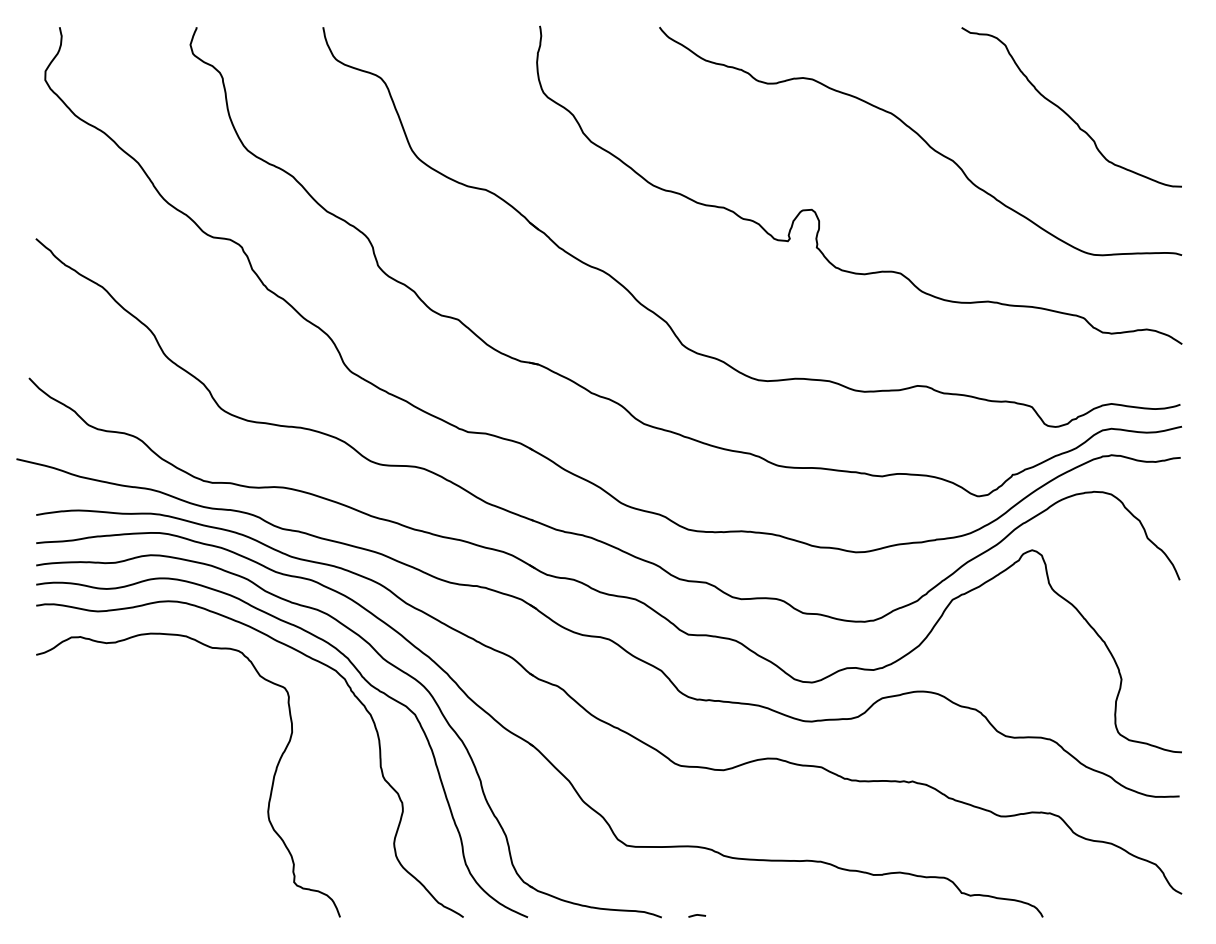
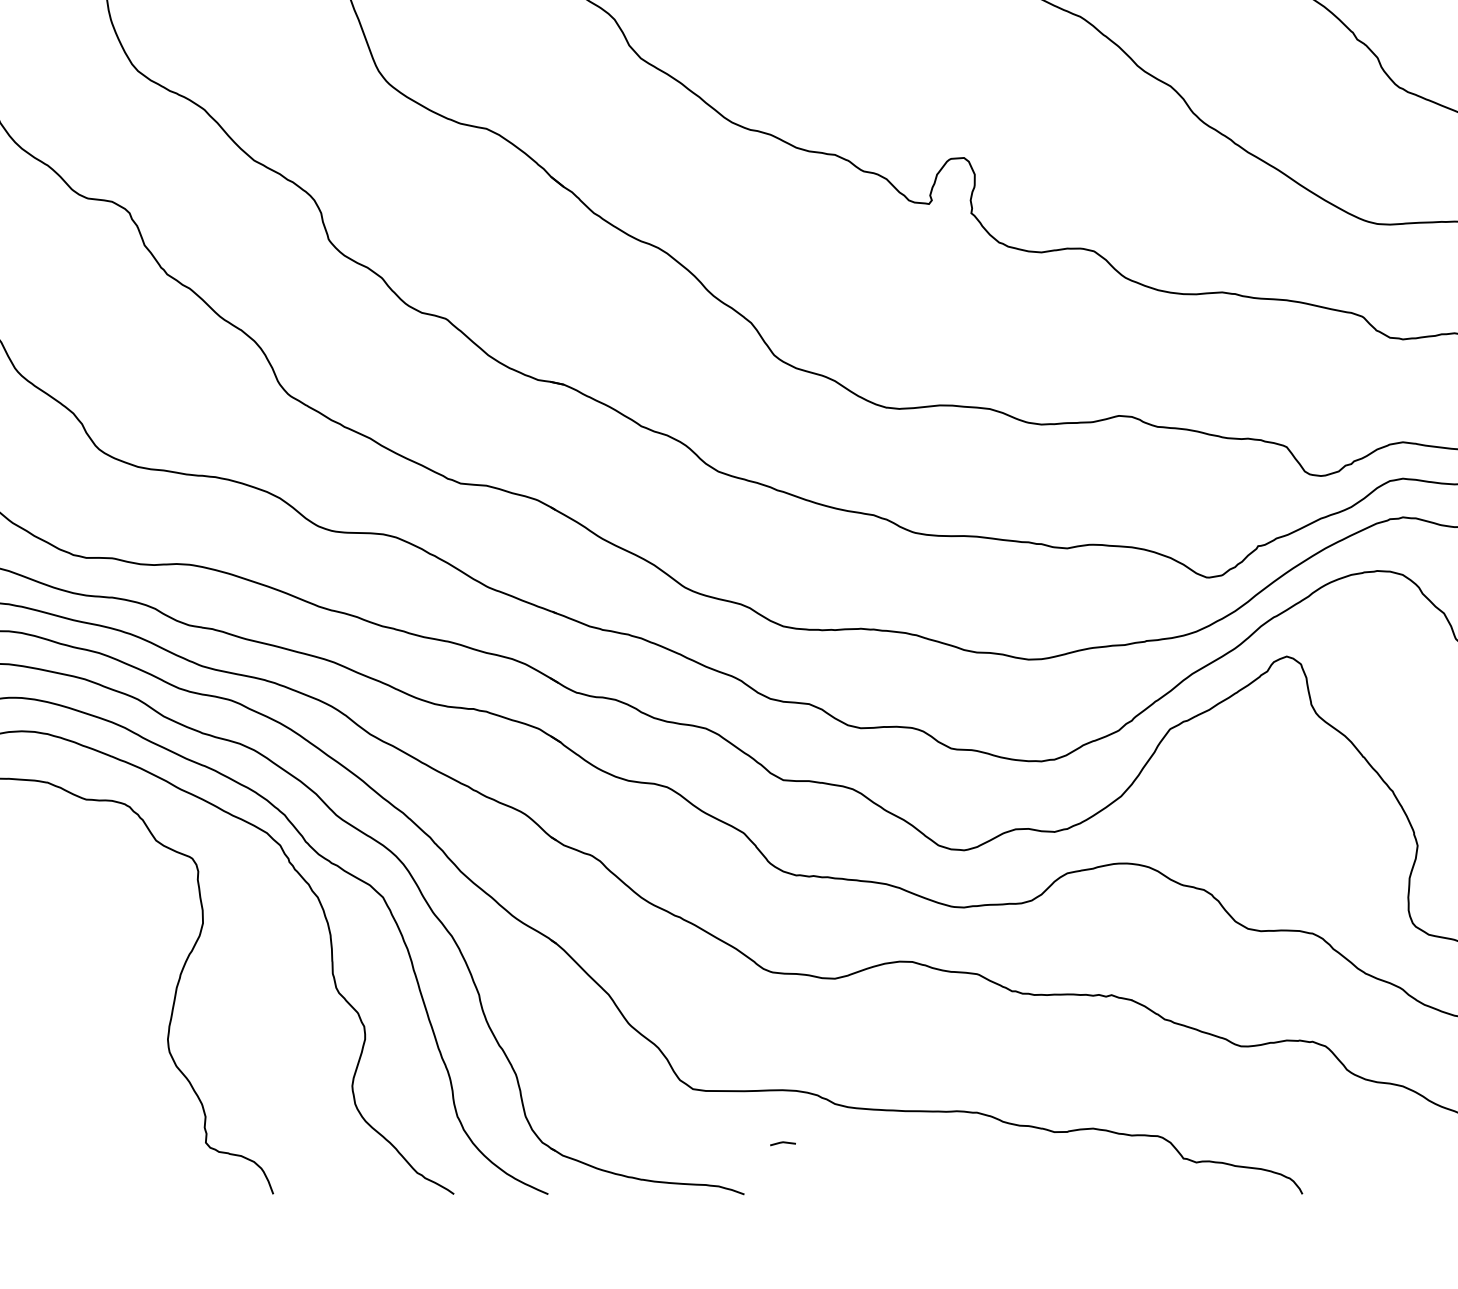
line: (697, 915) -> (783, 1143), moved

